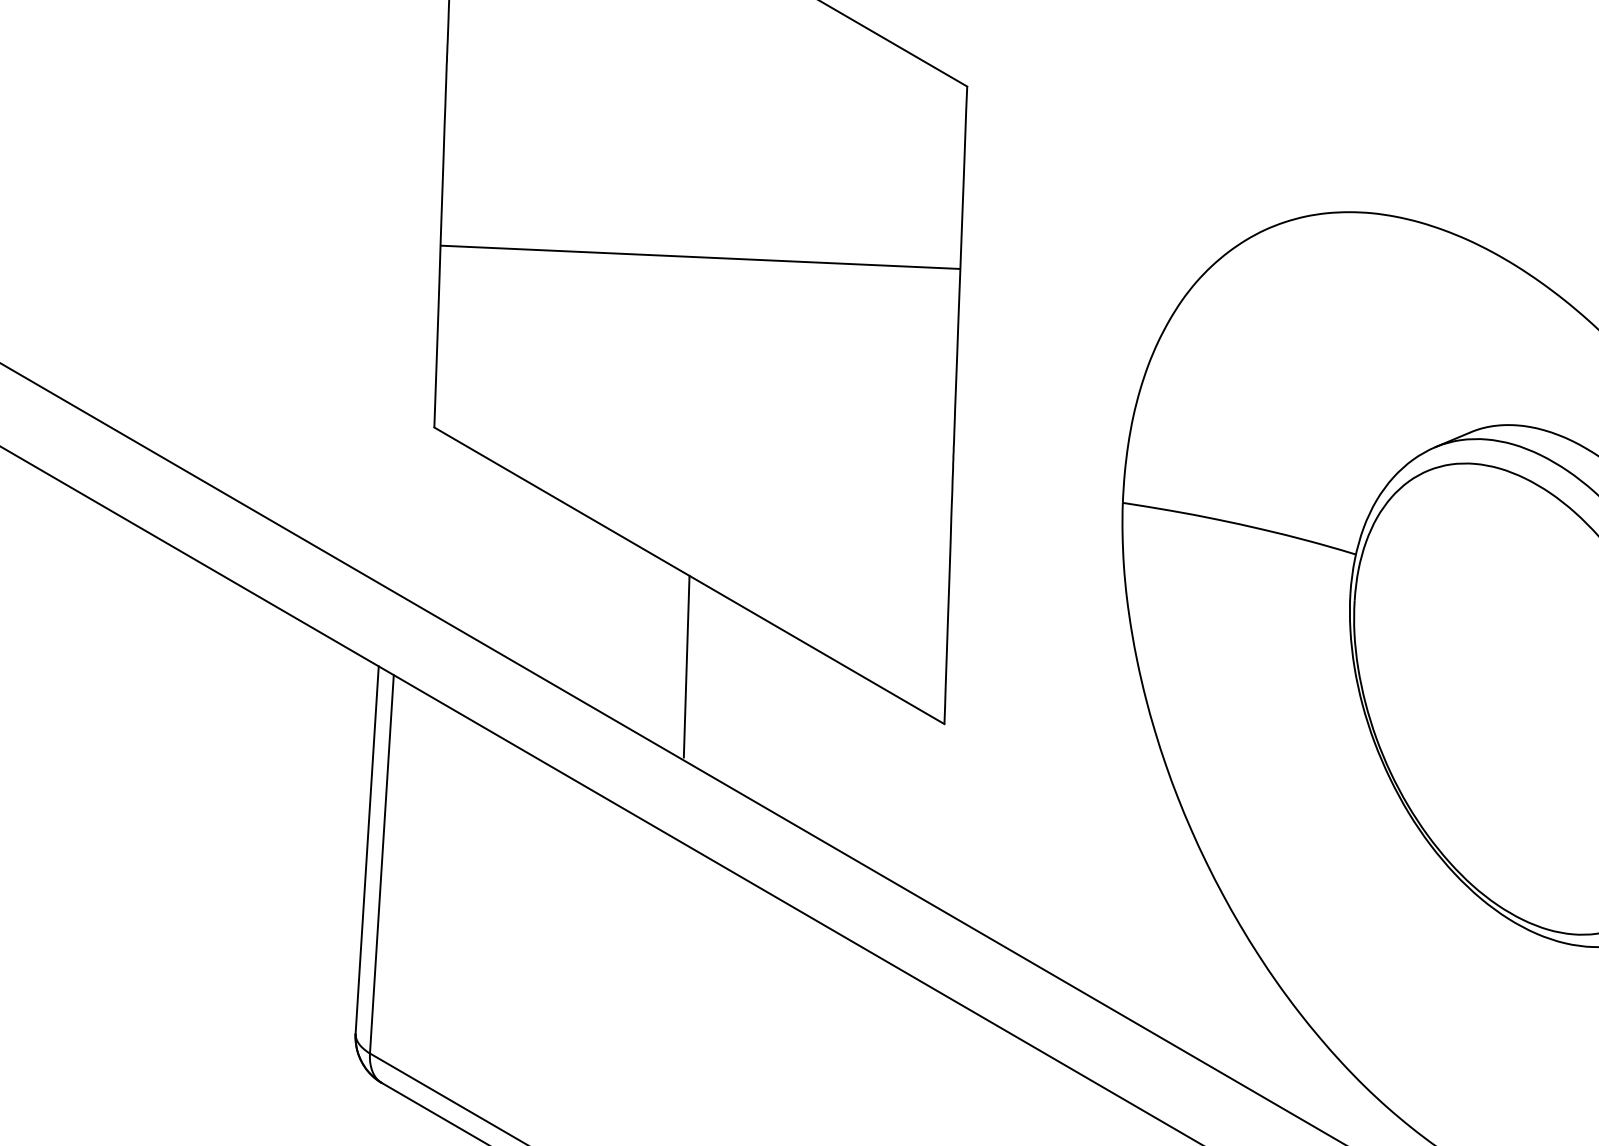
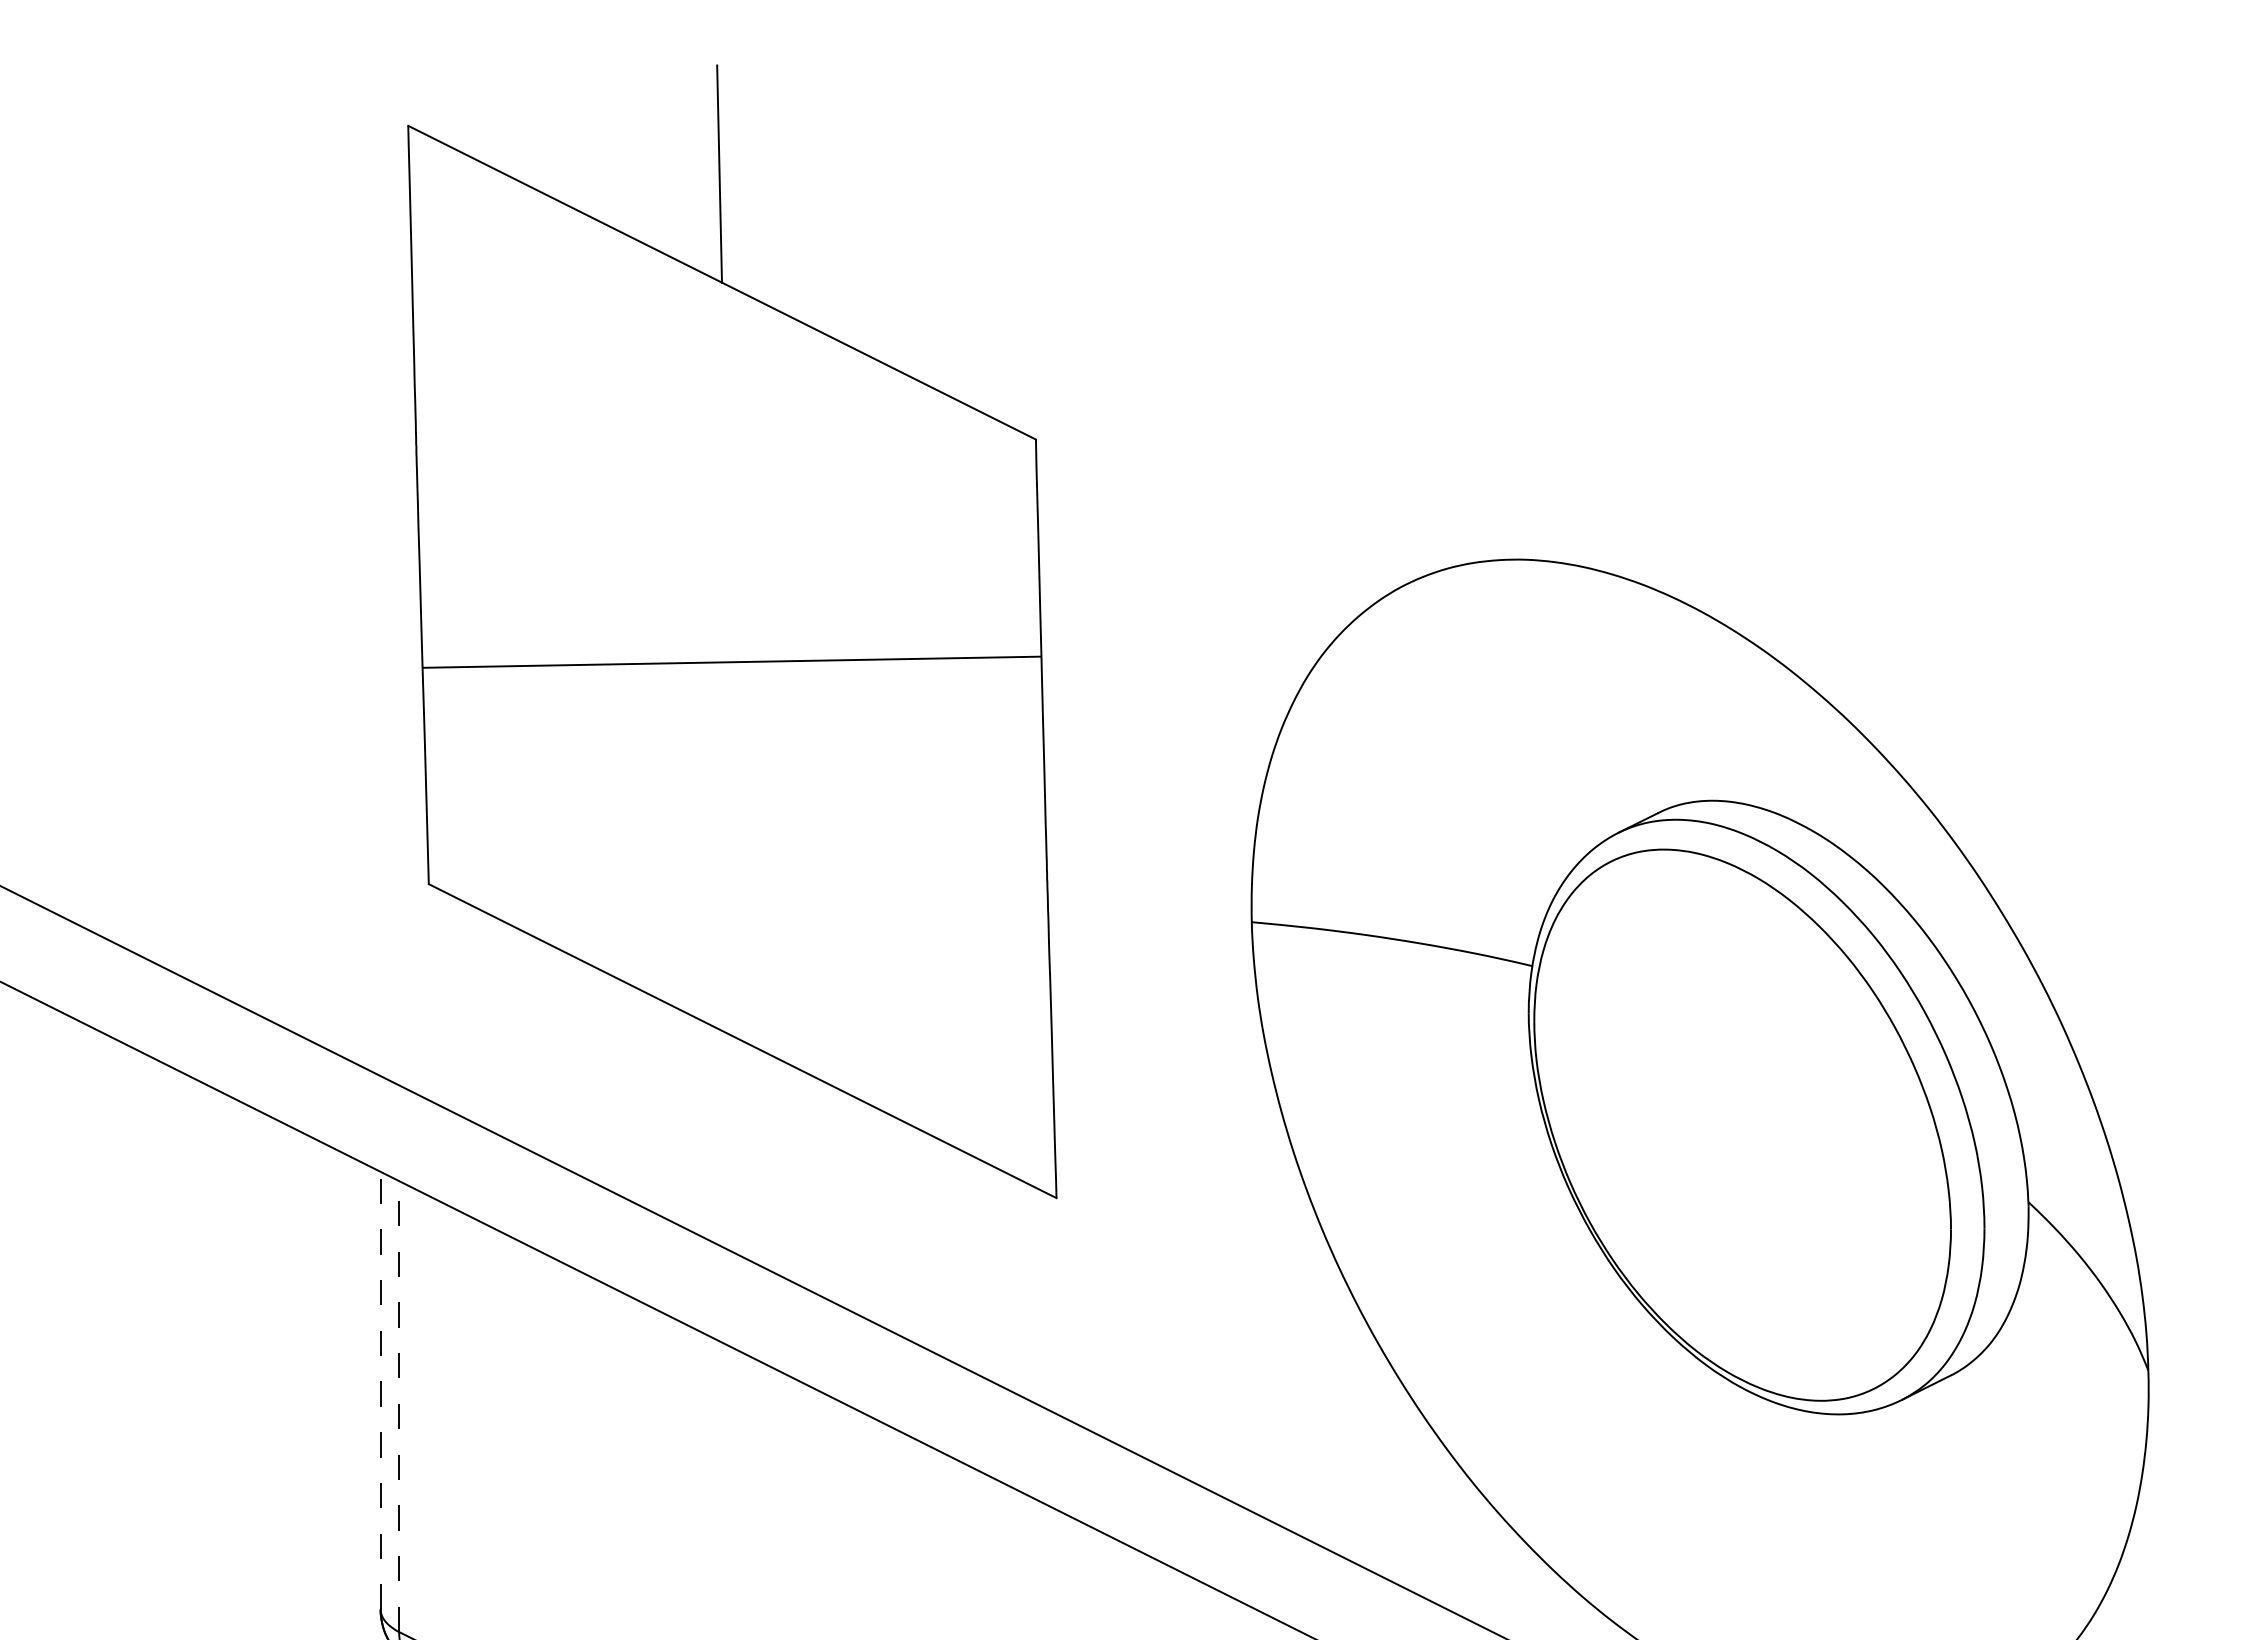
line: (686, 666) -> (745, 1149), removed
line: (367, 849) -> (380, 1390), solid -> dashed
line: (382, 864) -> (399, 1406), solid -> dashed

